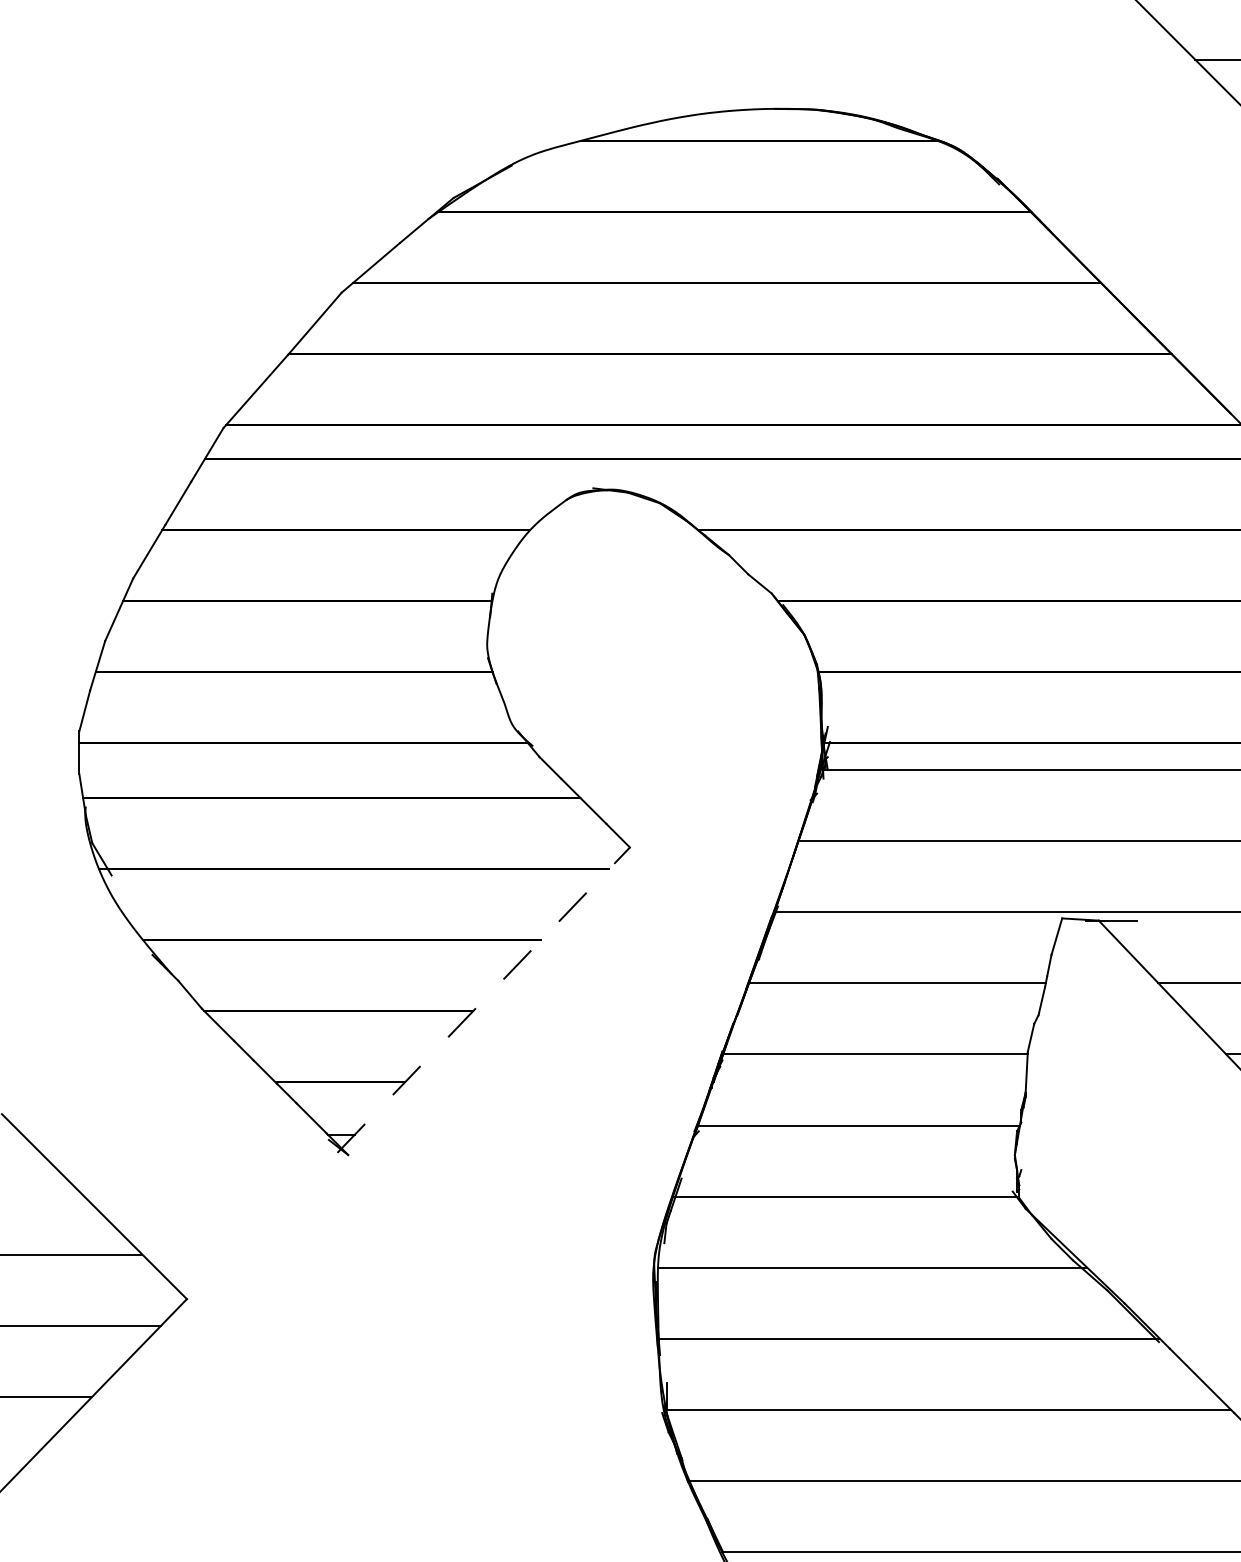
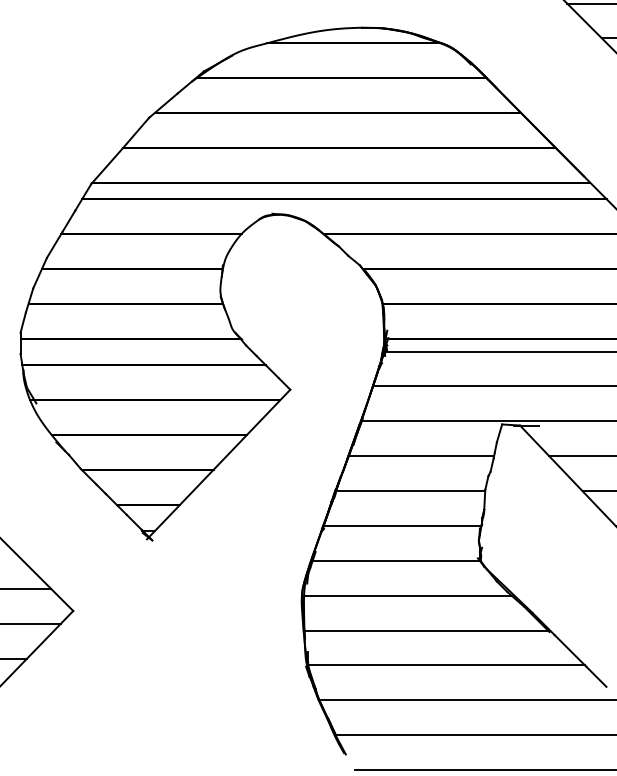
line: (483, 1000) -> (218, 464), dashed -> solid

